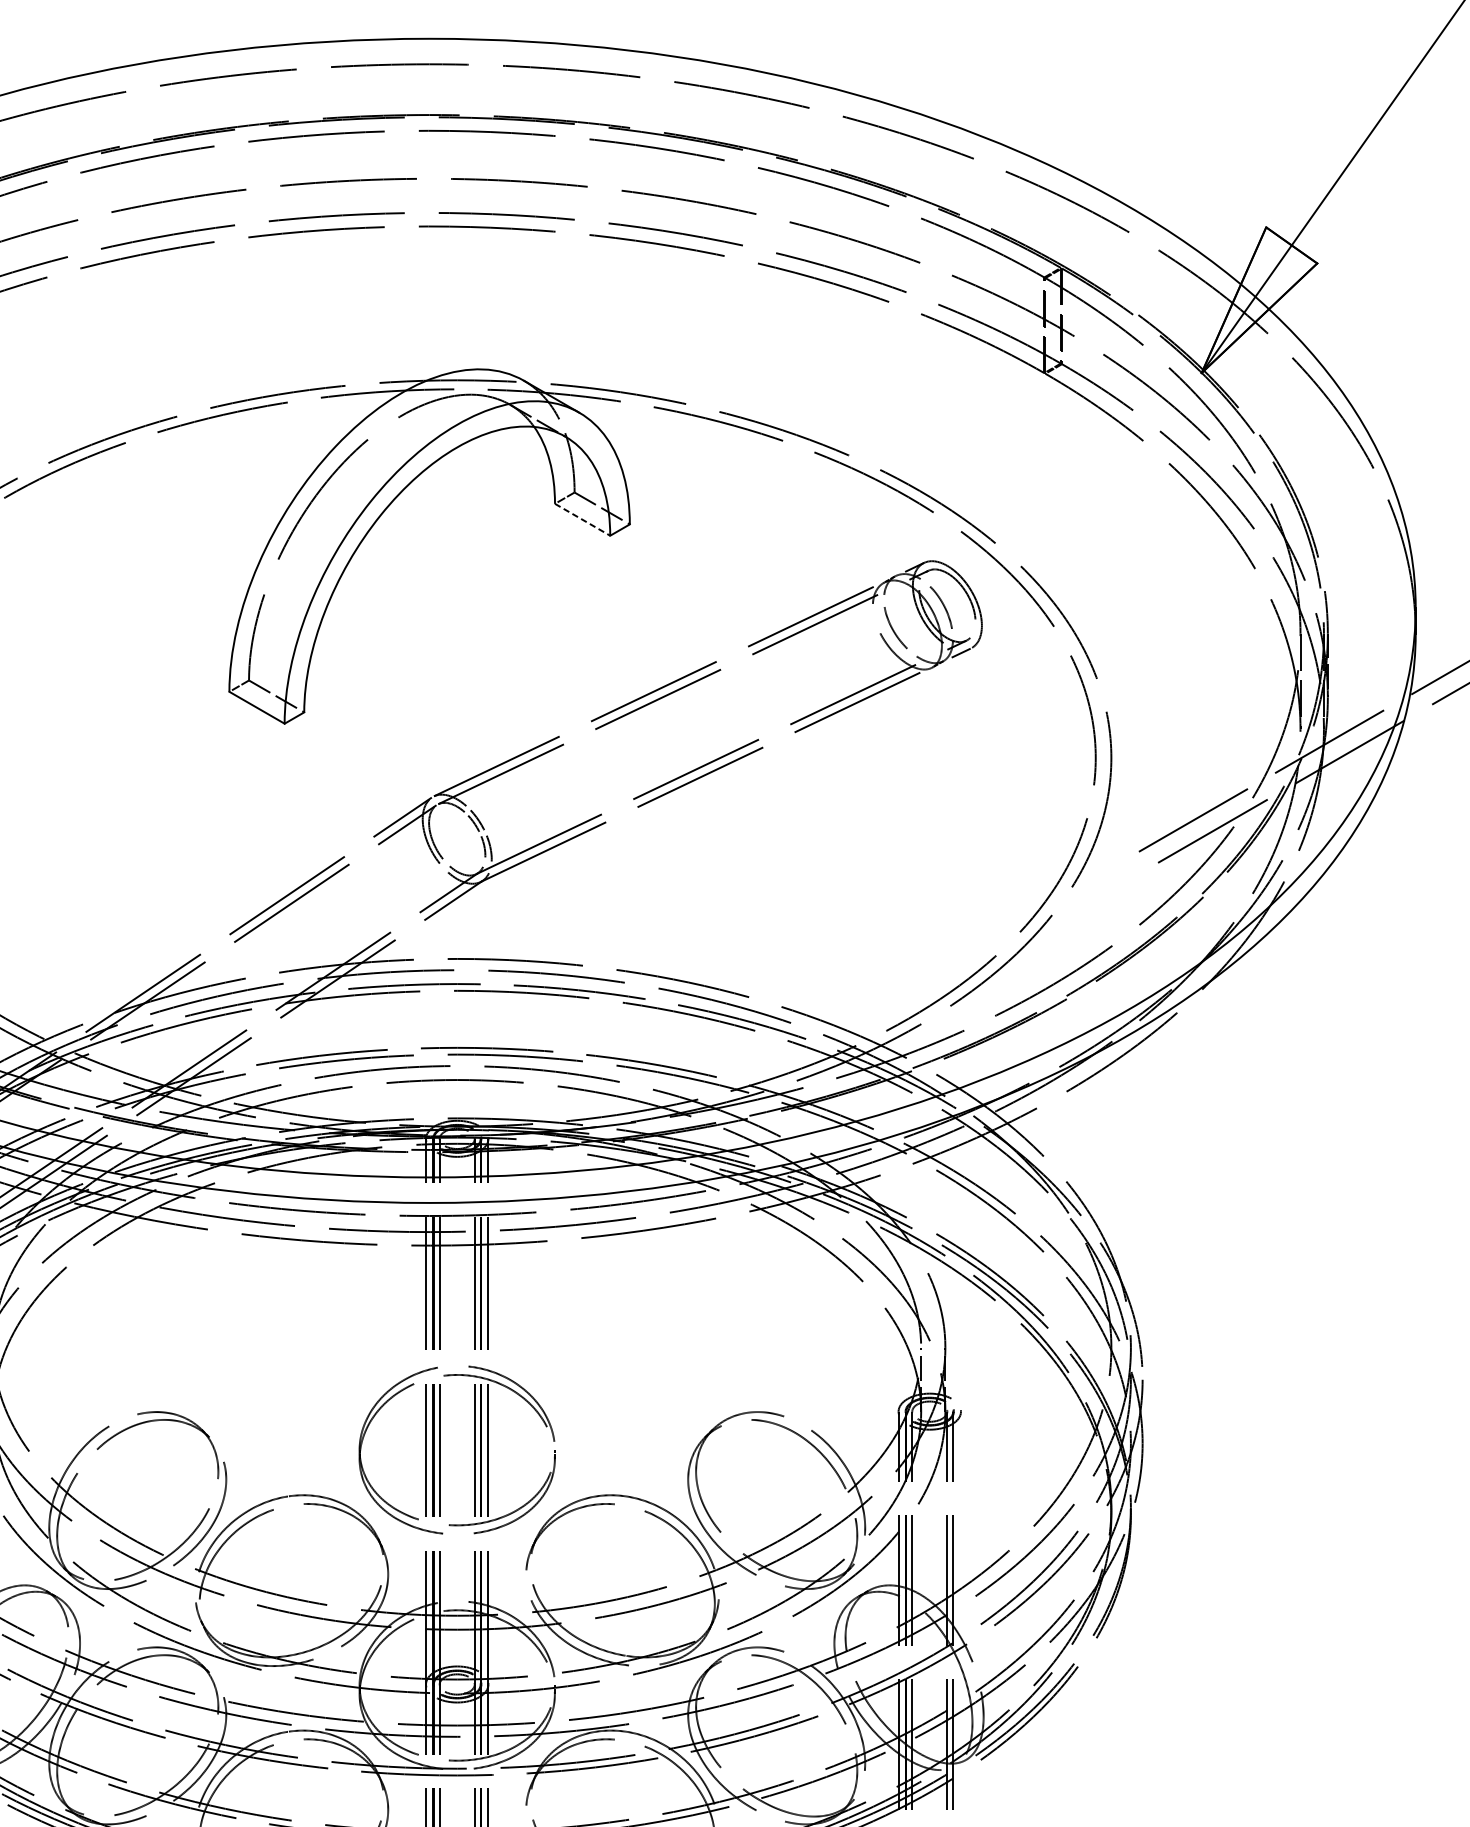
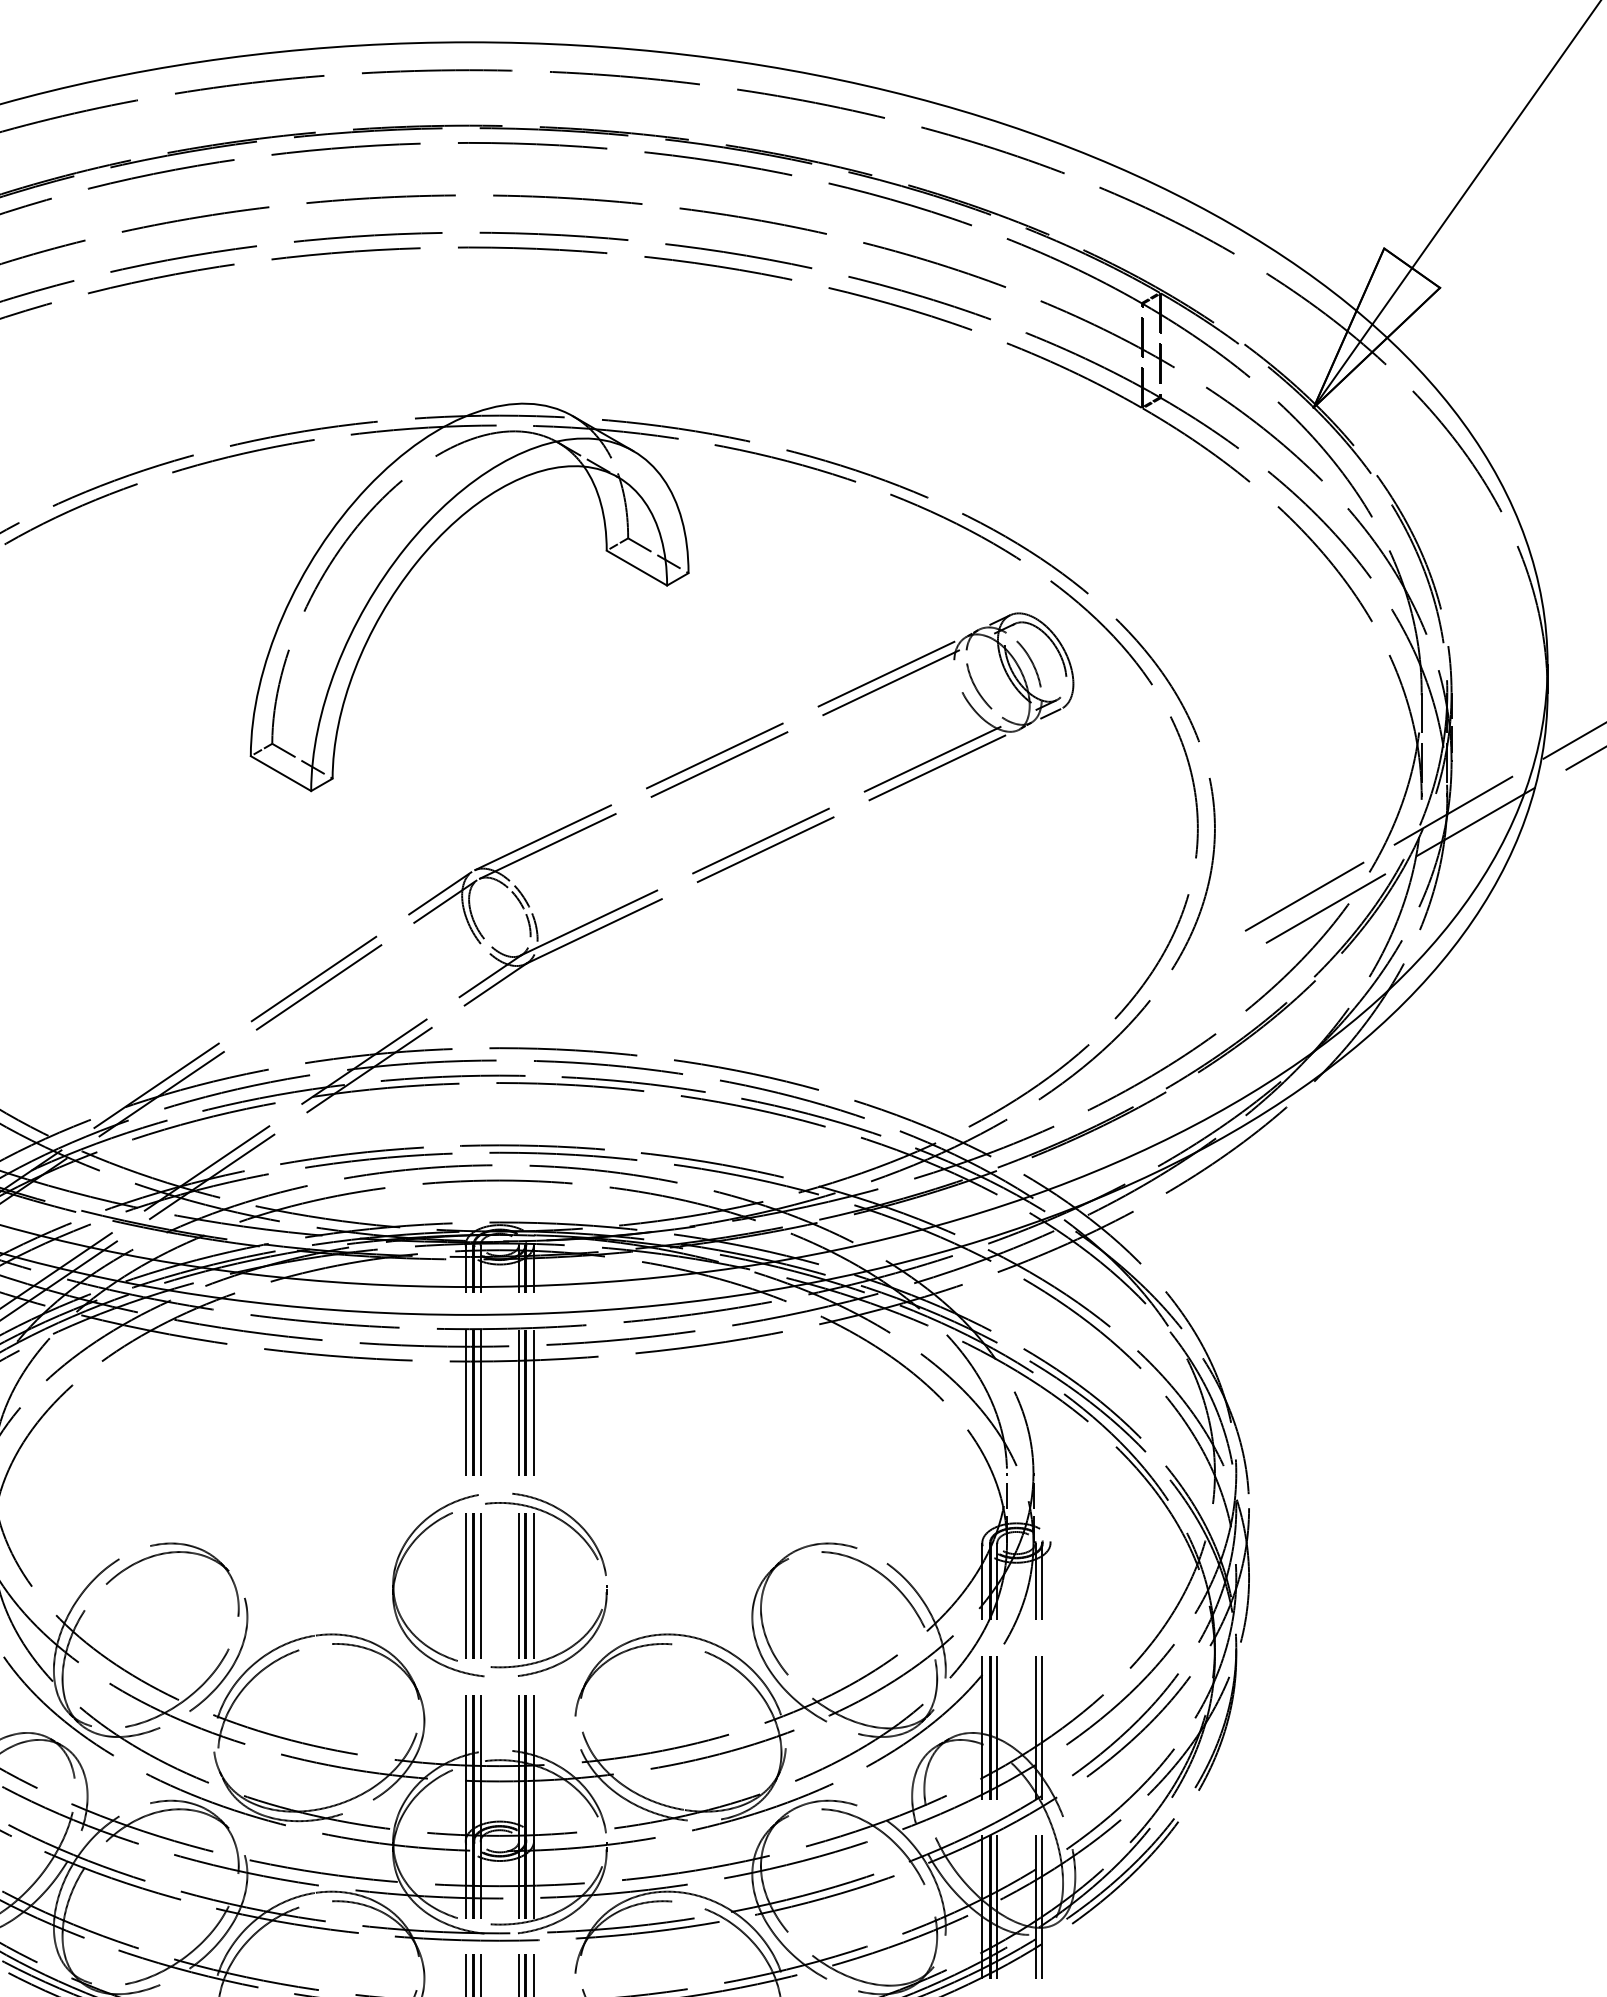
line: (582, 520) -> (636, 568), dashed -> solid

